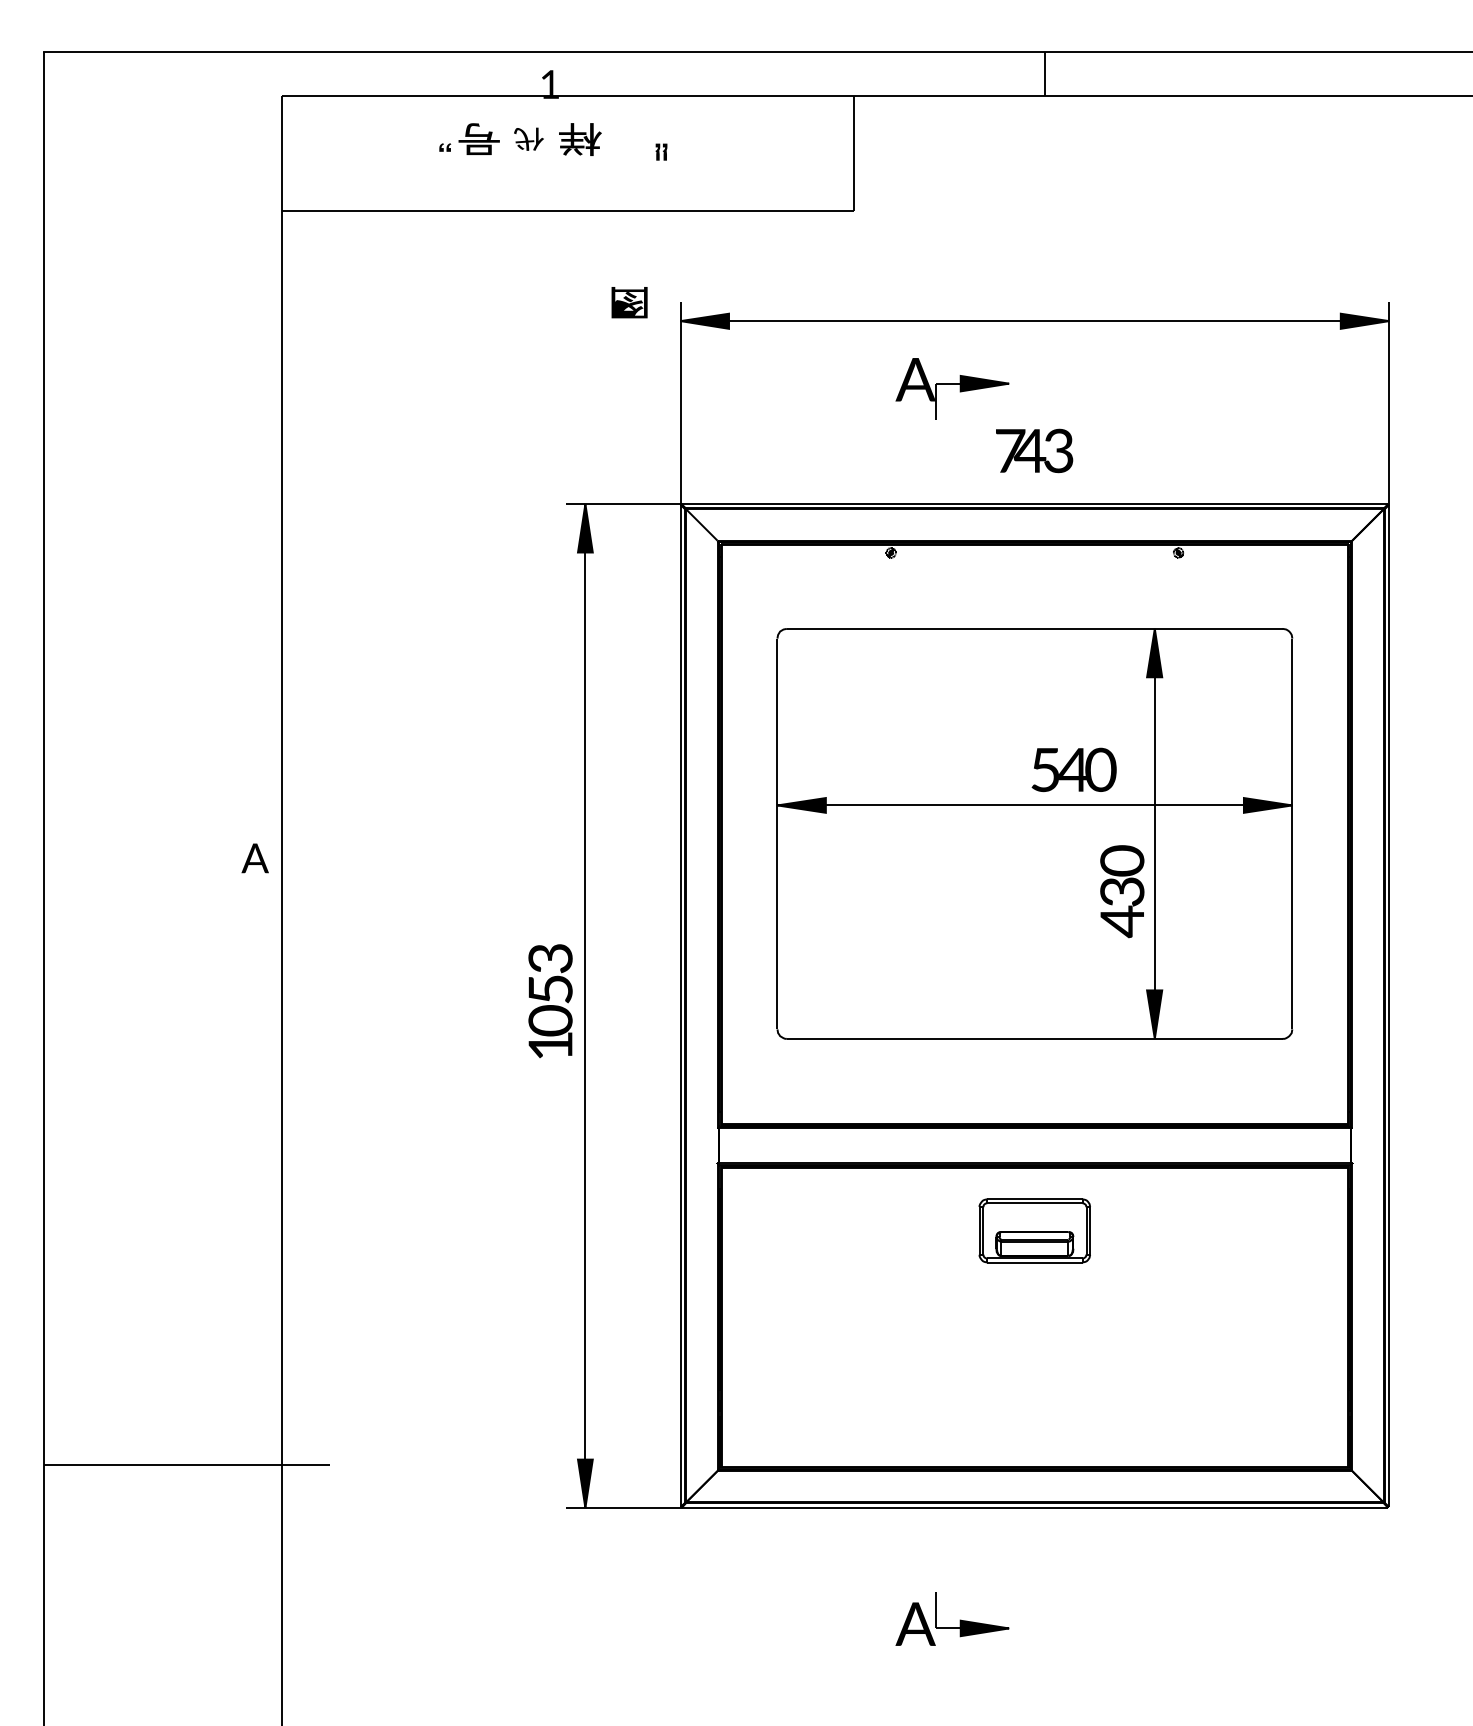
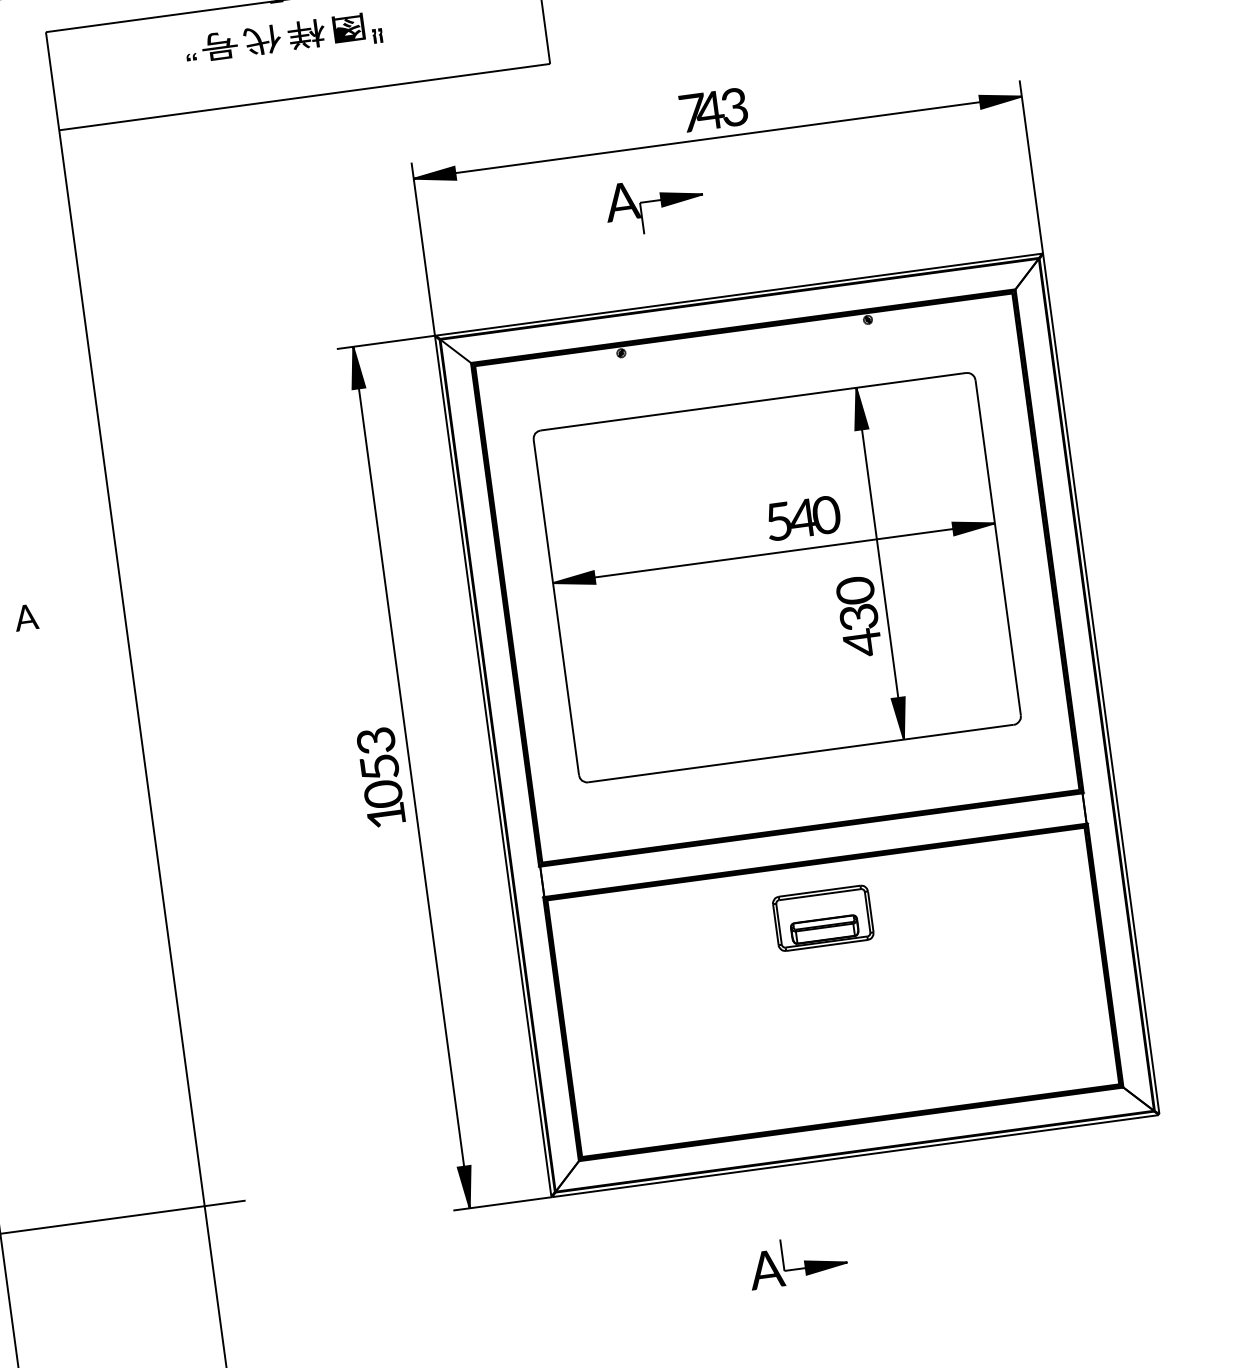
part: (528, 138) -> (262, 39), size x1.43
part: (629, 302) -> (348, 27), moved
text: (1034, 450) -> (713, 109), moved
text: (254, 858) -> (25, 617), moved

